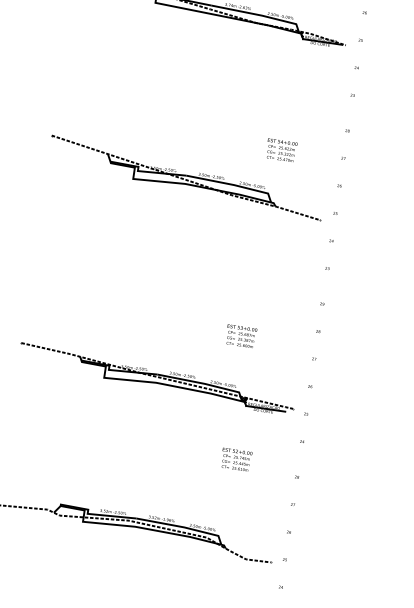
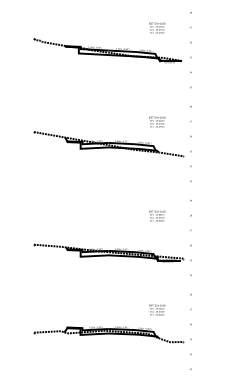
text: (241, 335) -> (157, 215), moved
text: (236, 458) -> (157, 309), moved

